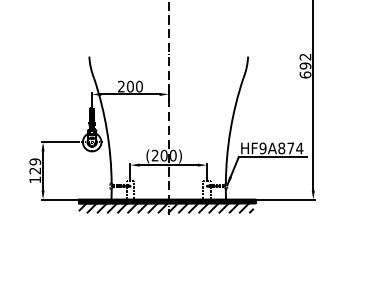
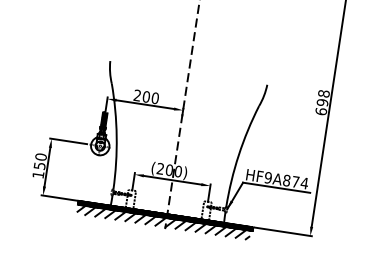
text: (305, 56) -> (324, 93), 692 -> 698
text: (35, 166) -> (40, 161), 129 -> 150

